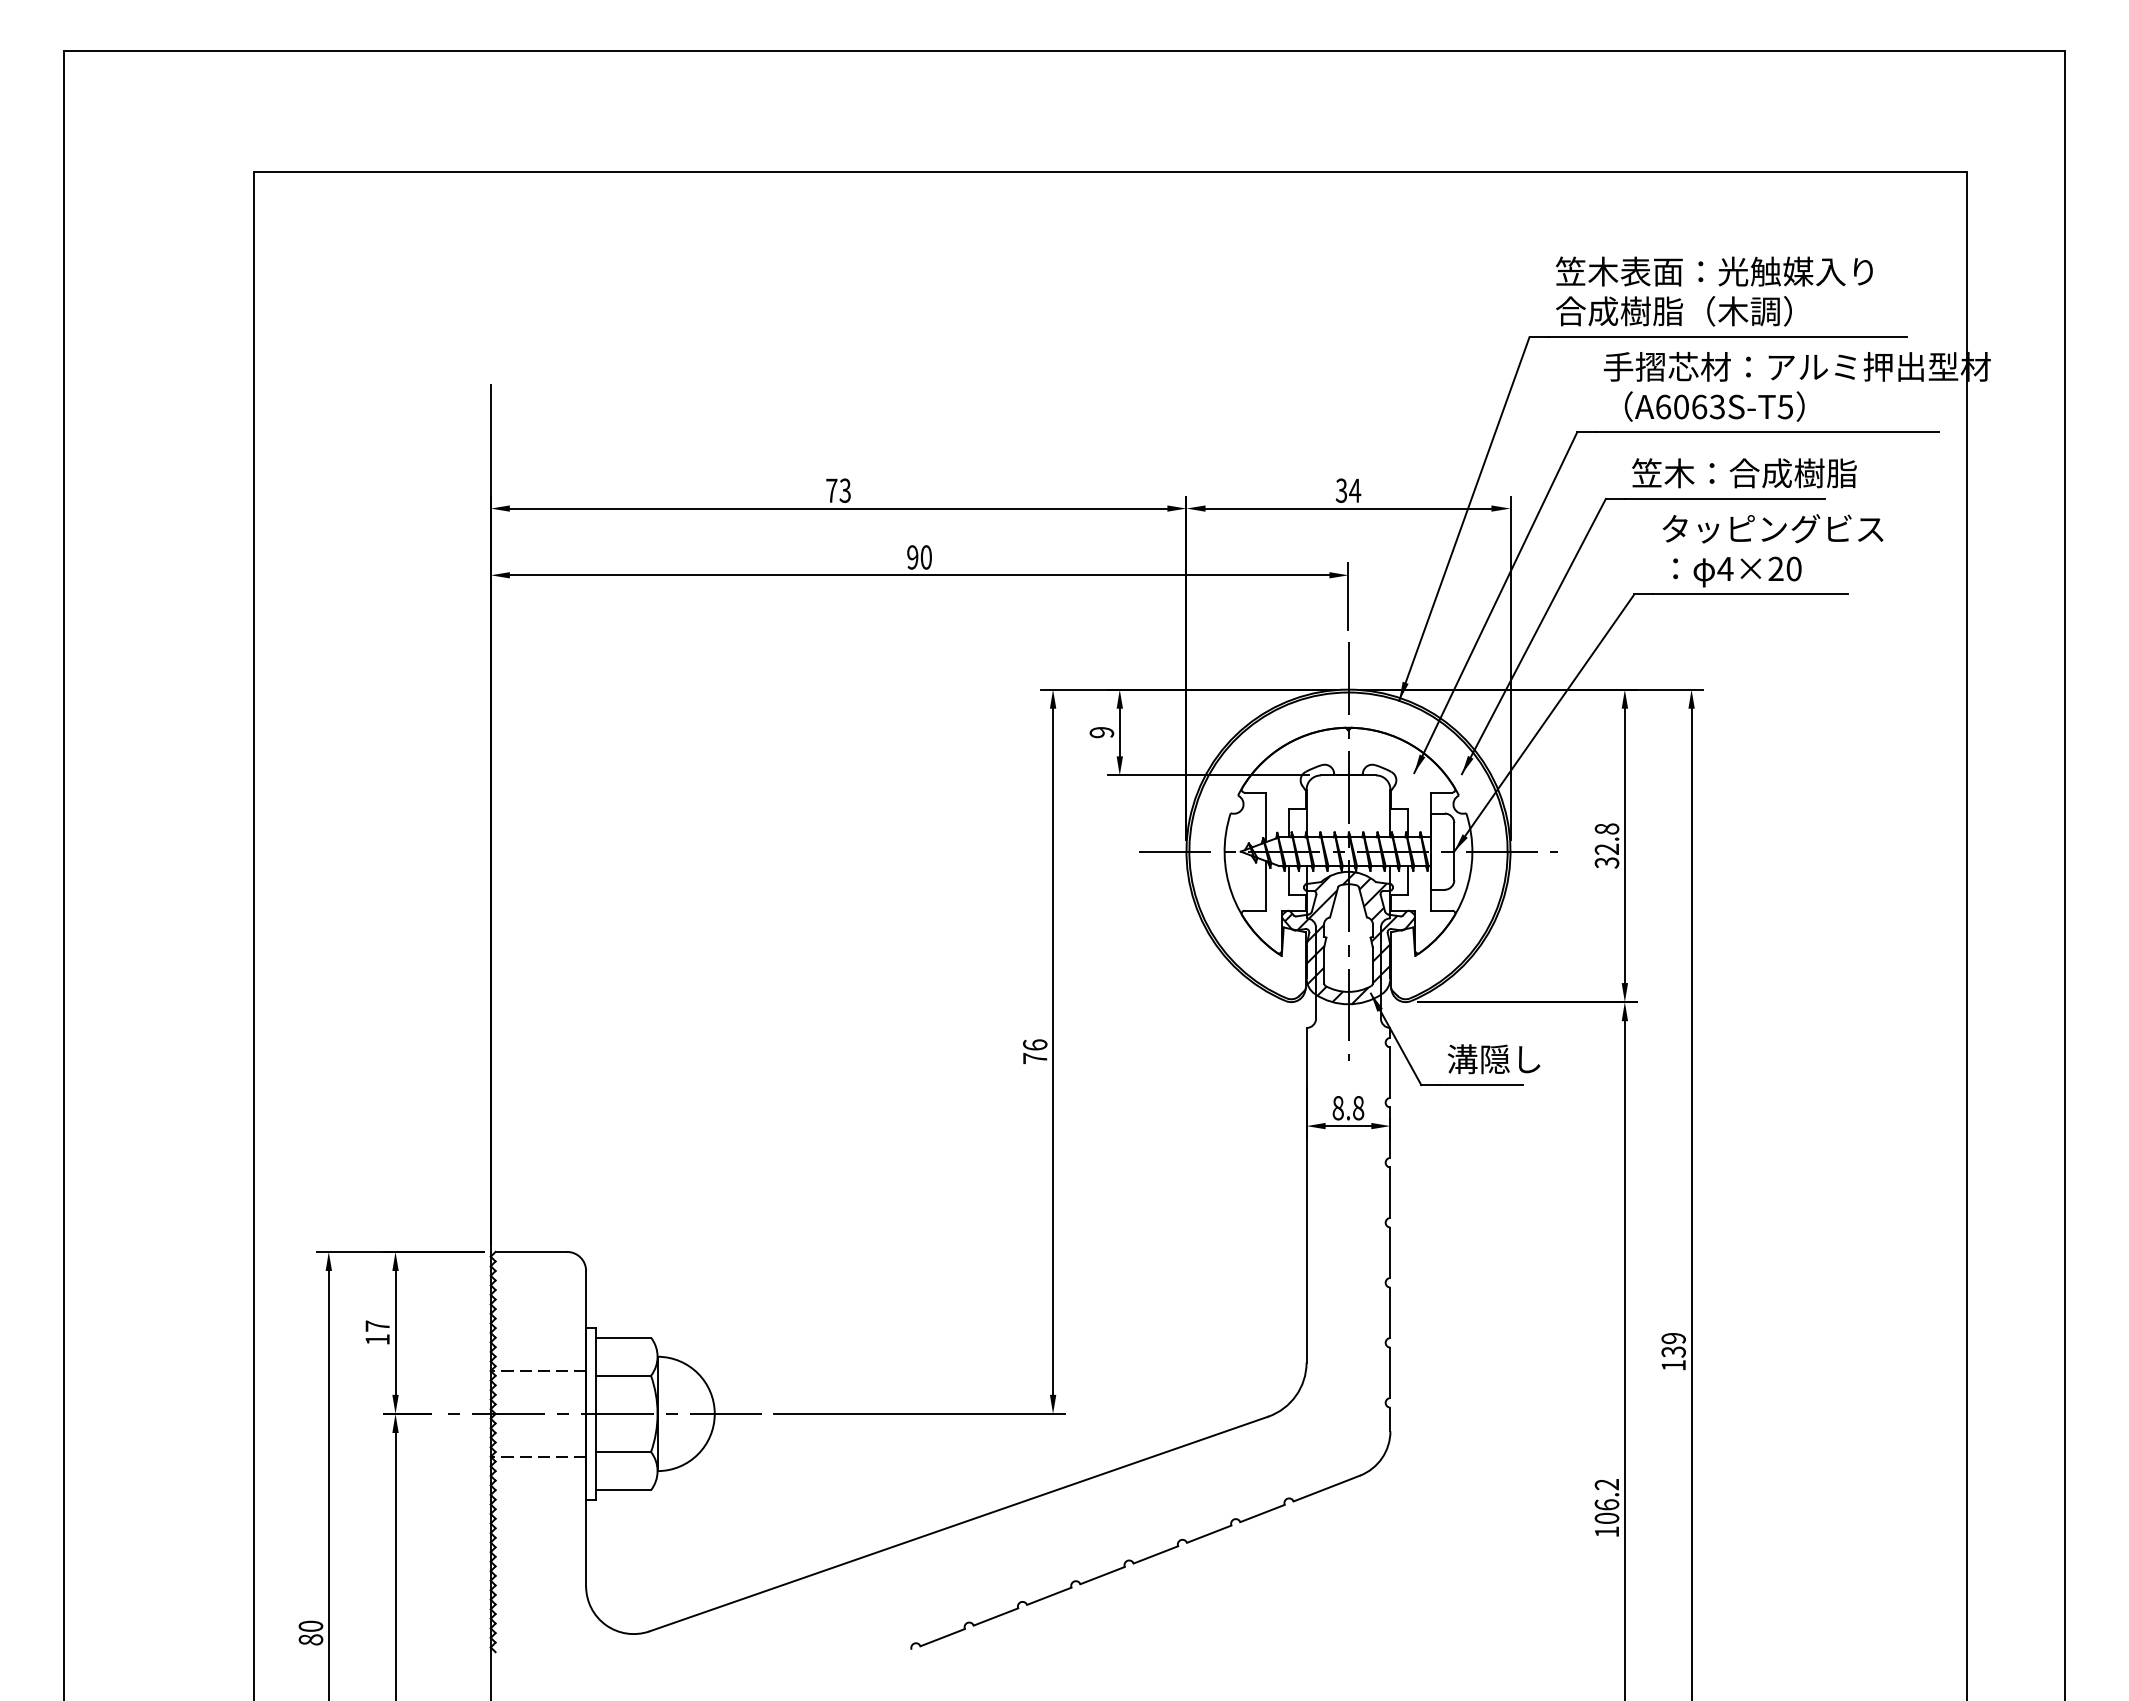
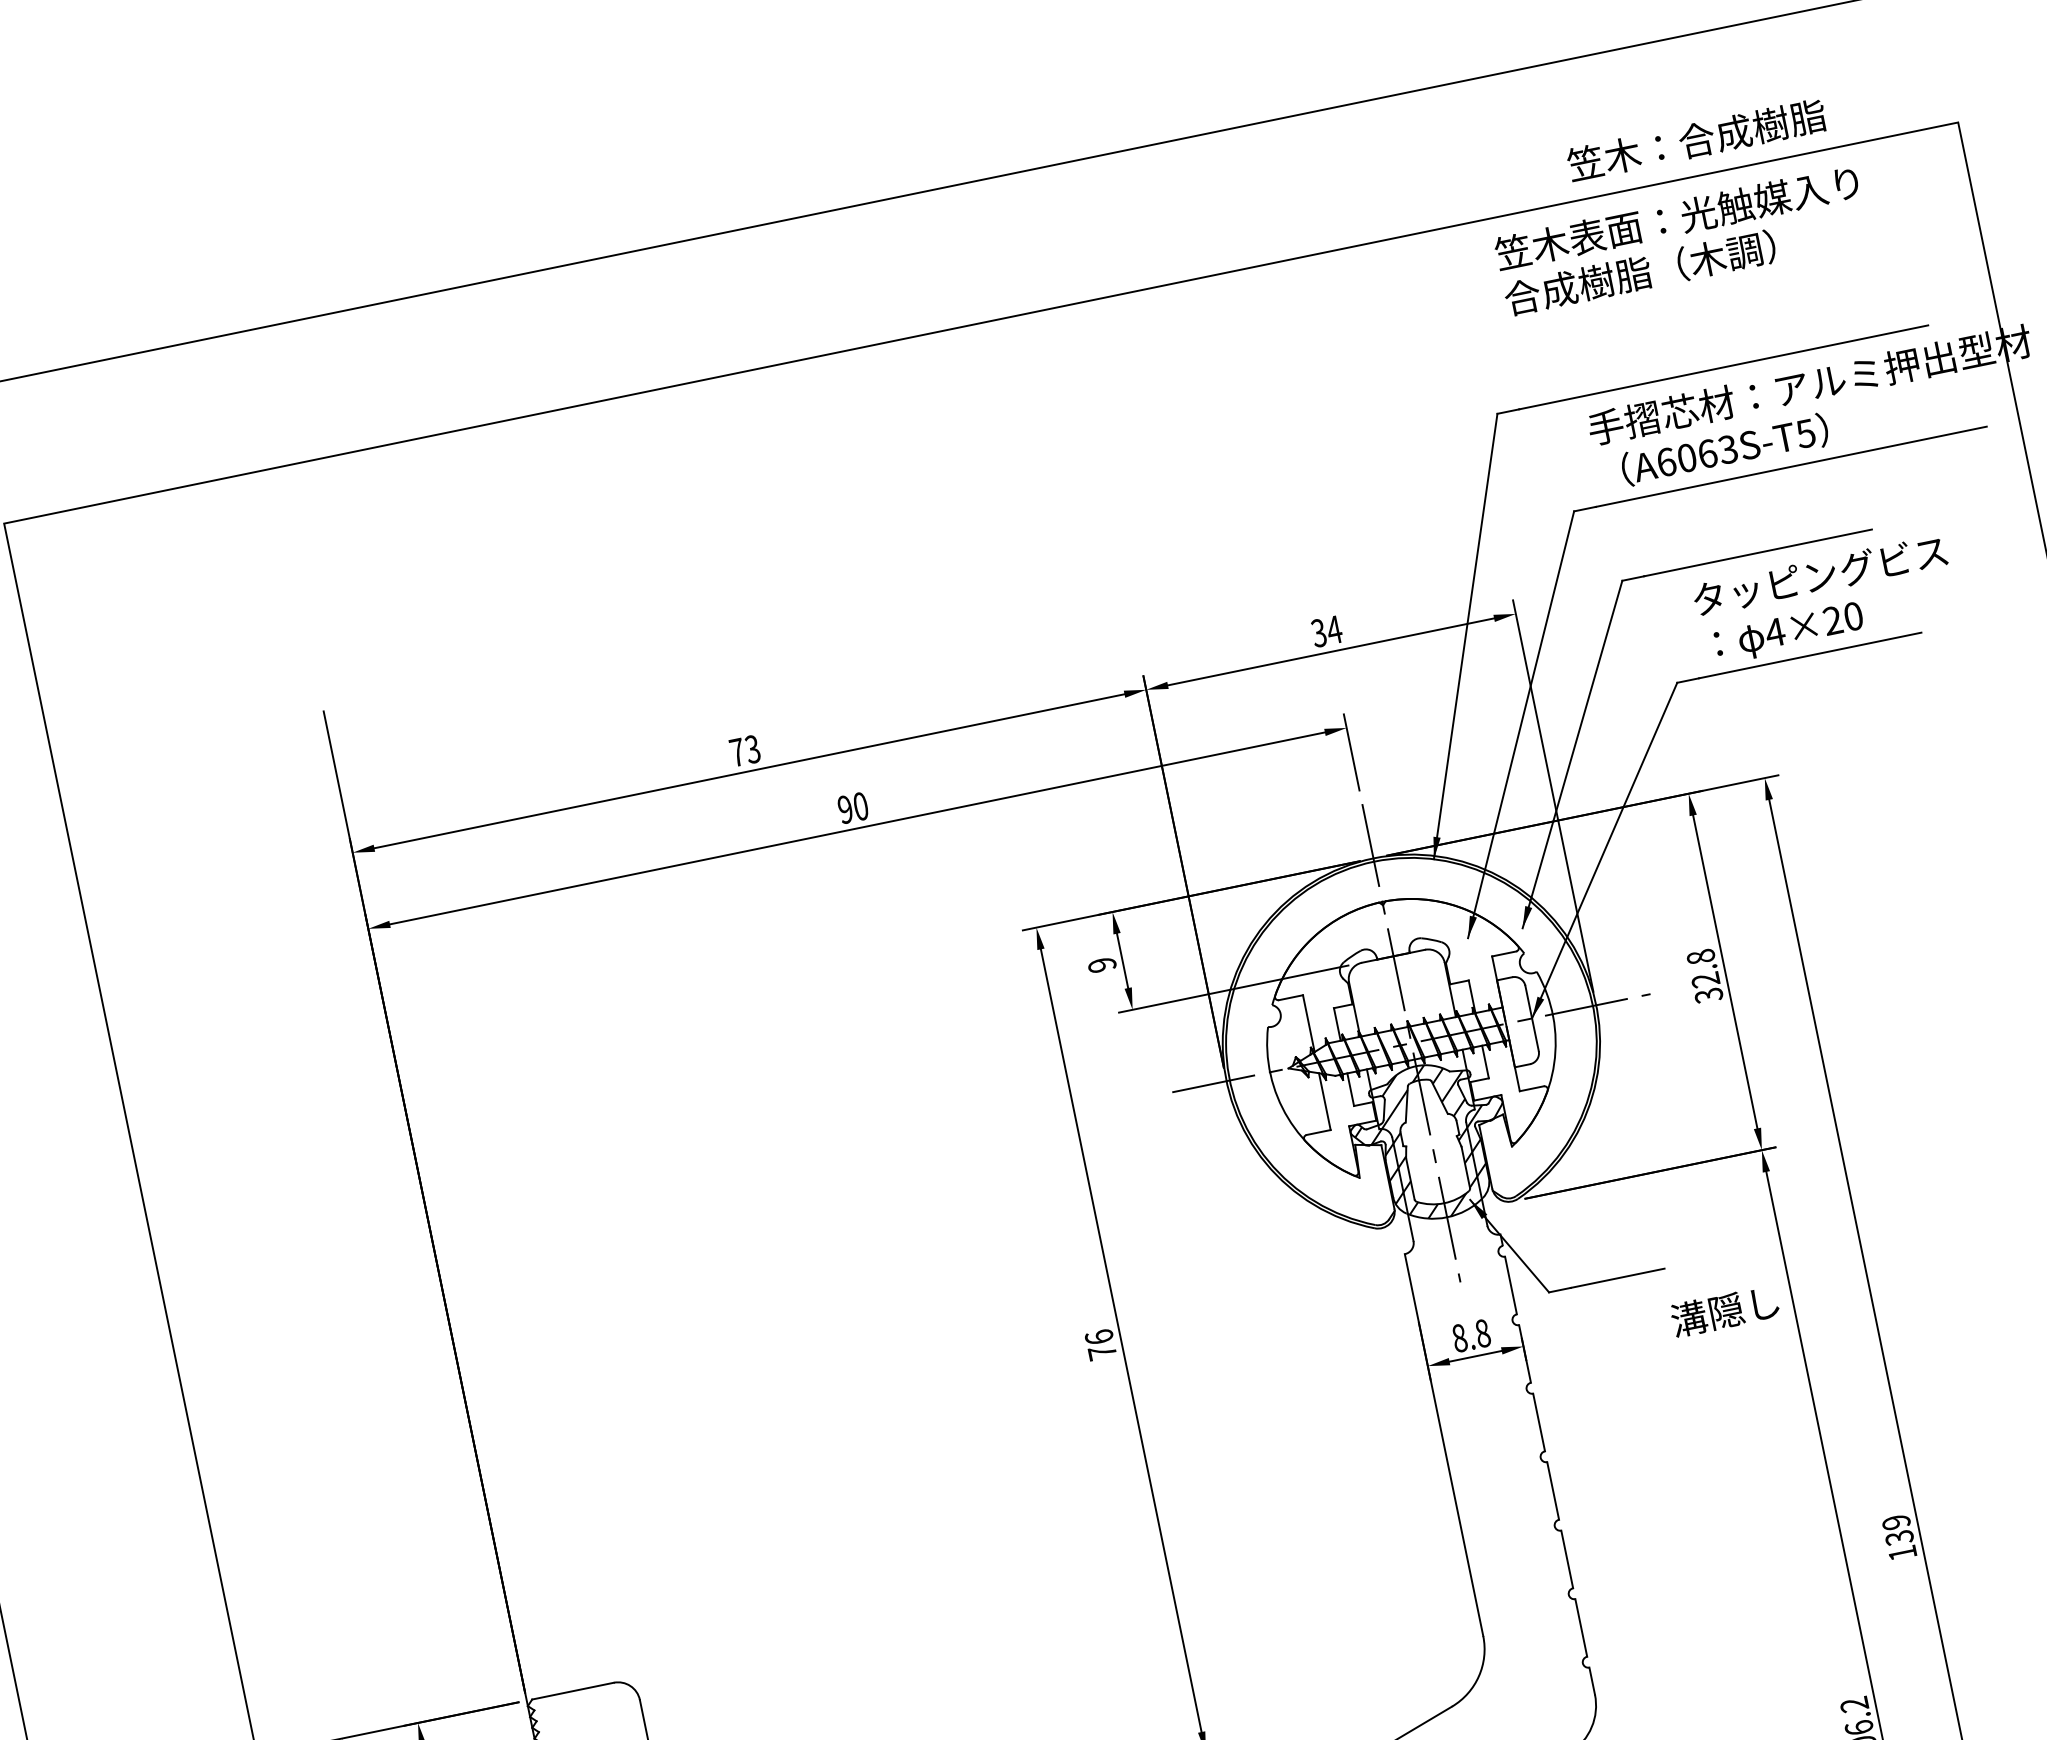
text: (1713, 291) -> (1680, 241), moved
text: (1744, 473) -> (1696, 140), moved
text: (1494, 1059) -> (1725, 1311), moved

